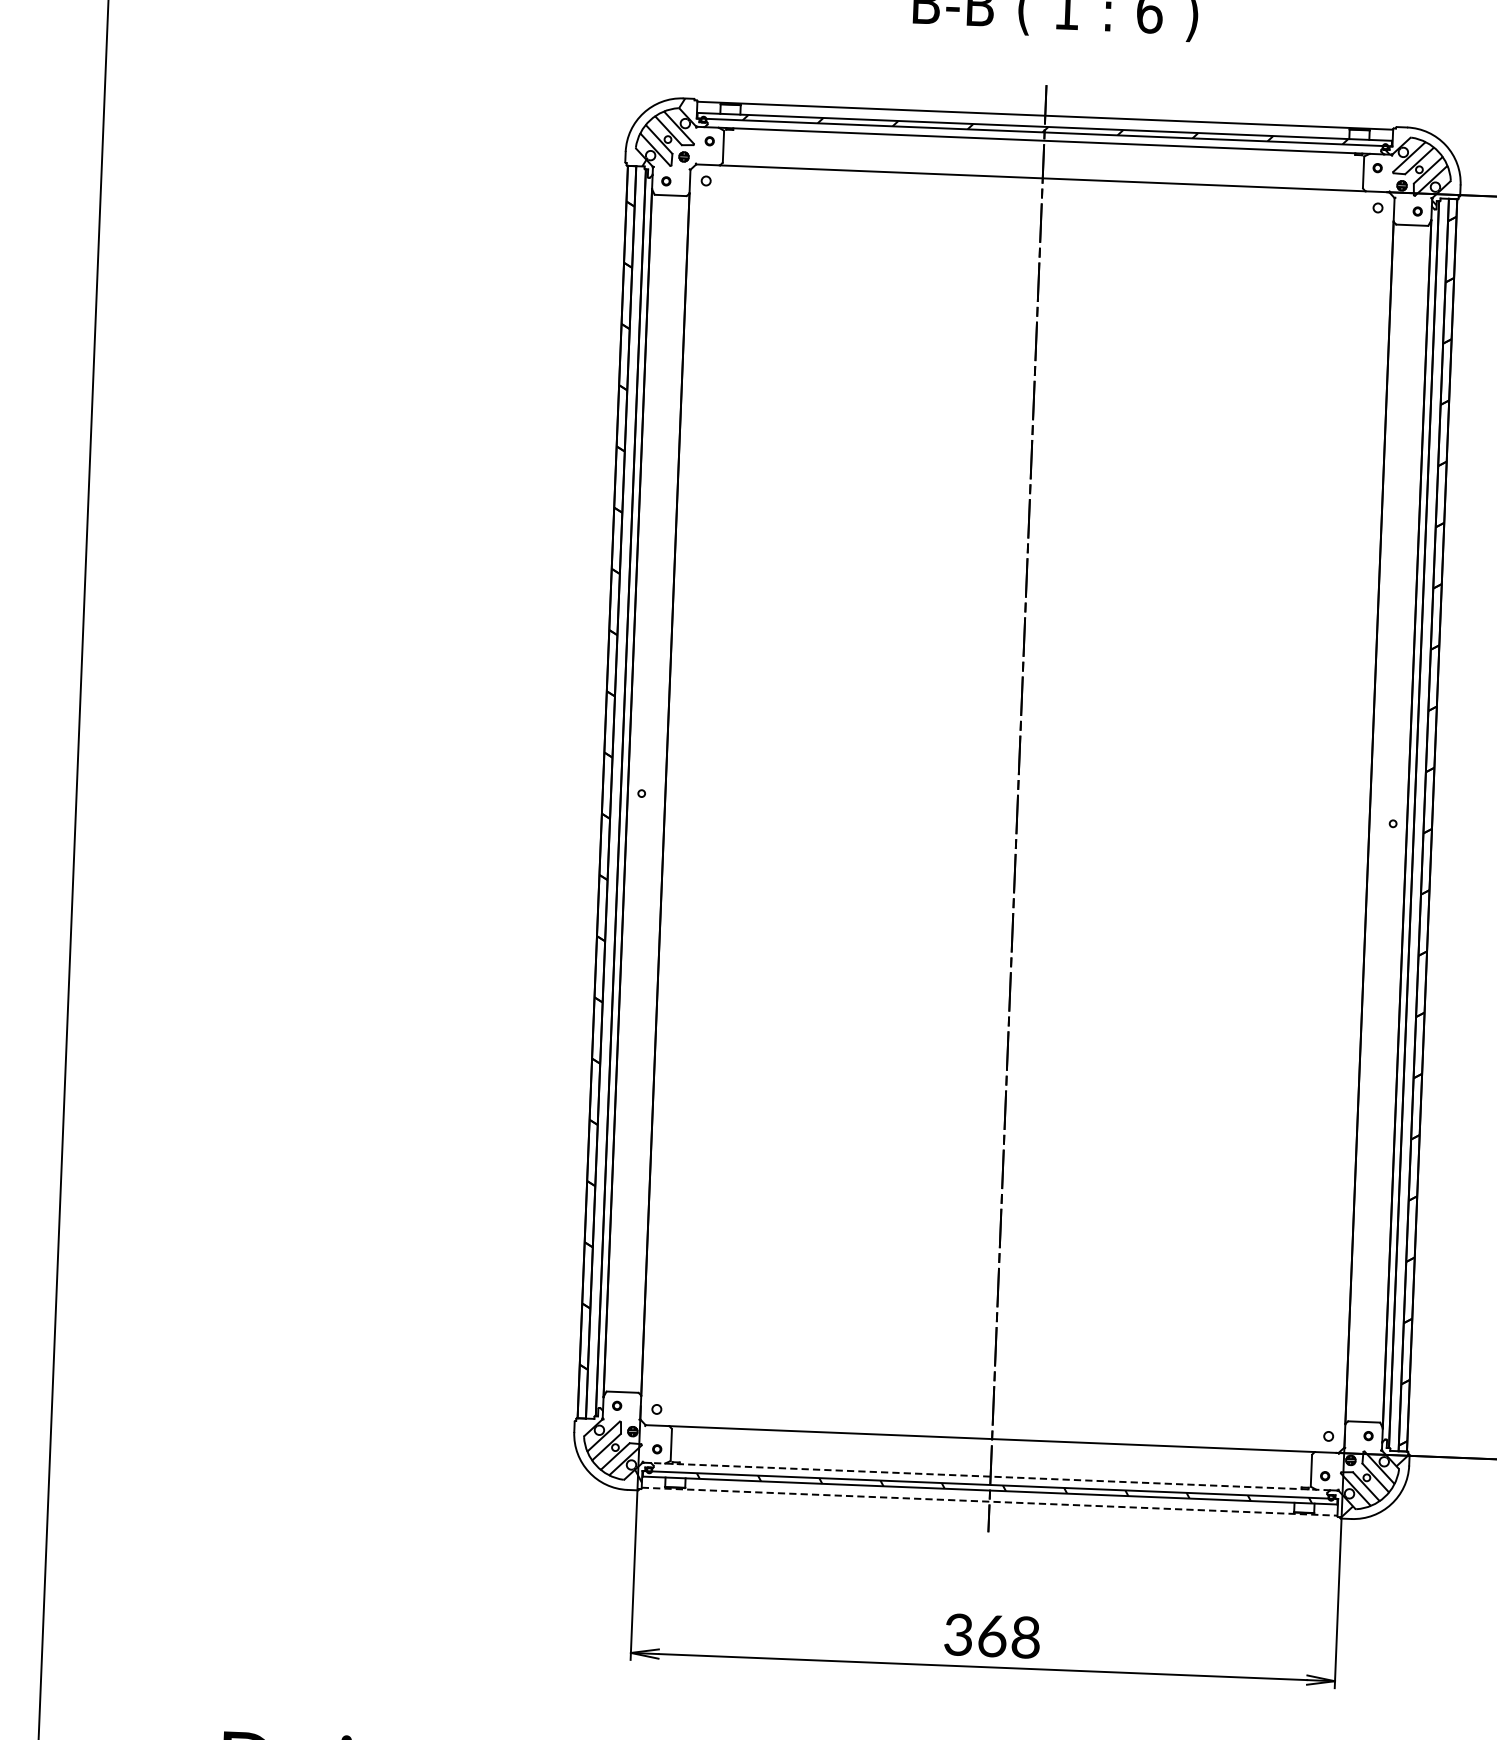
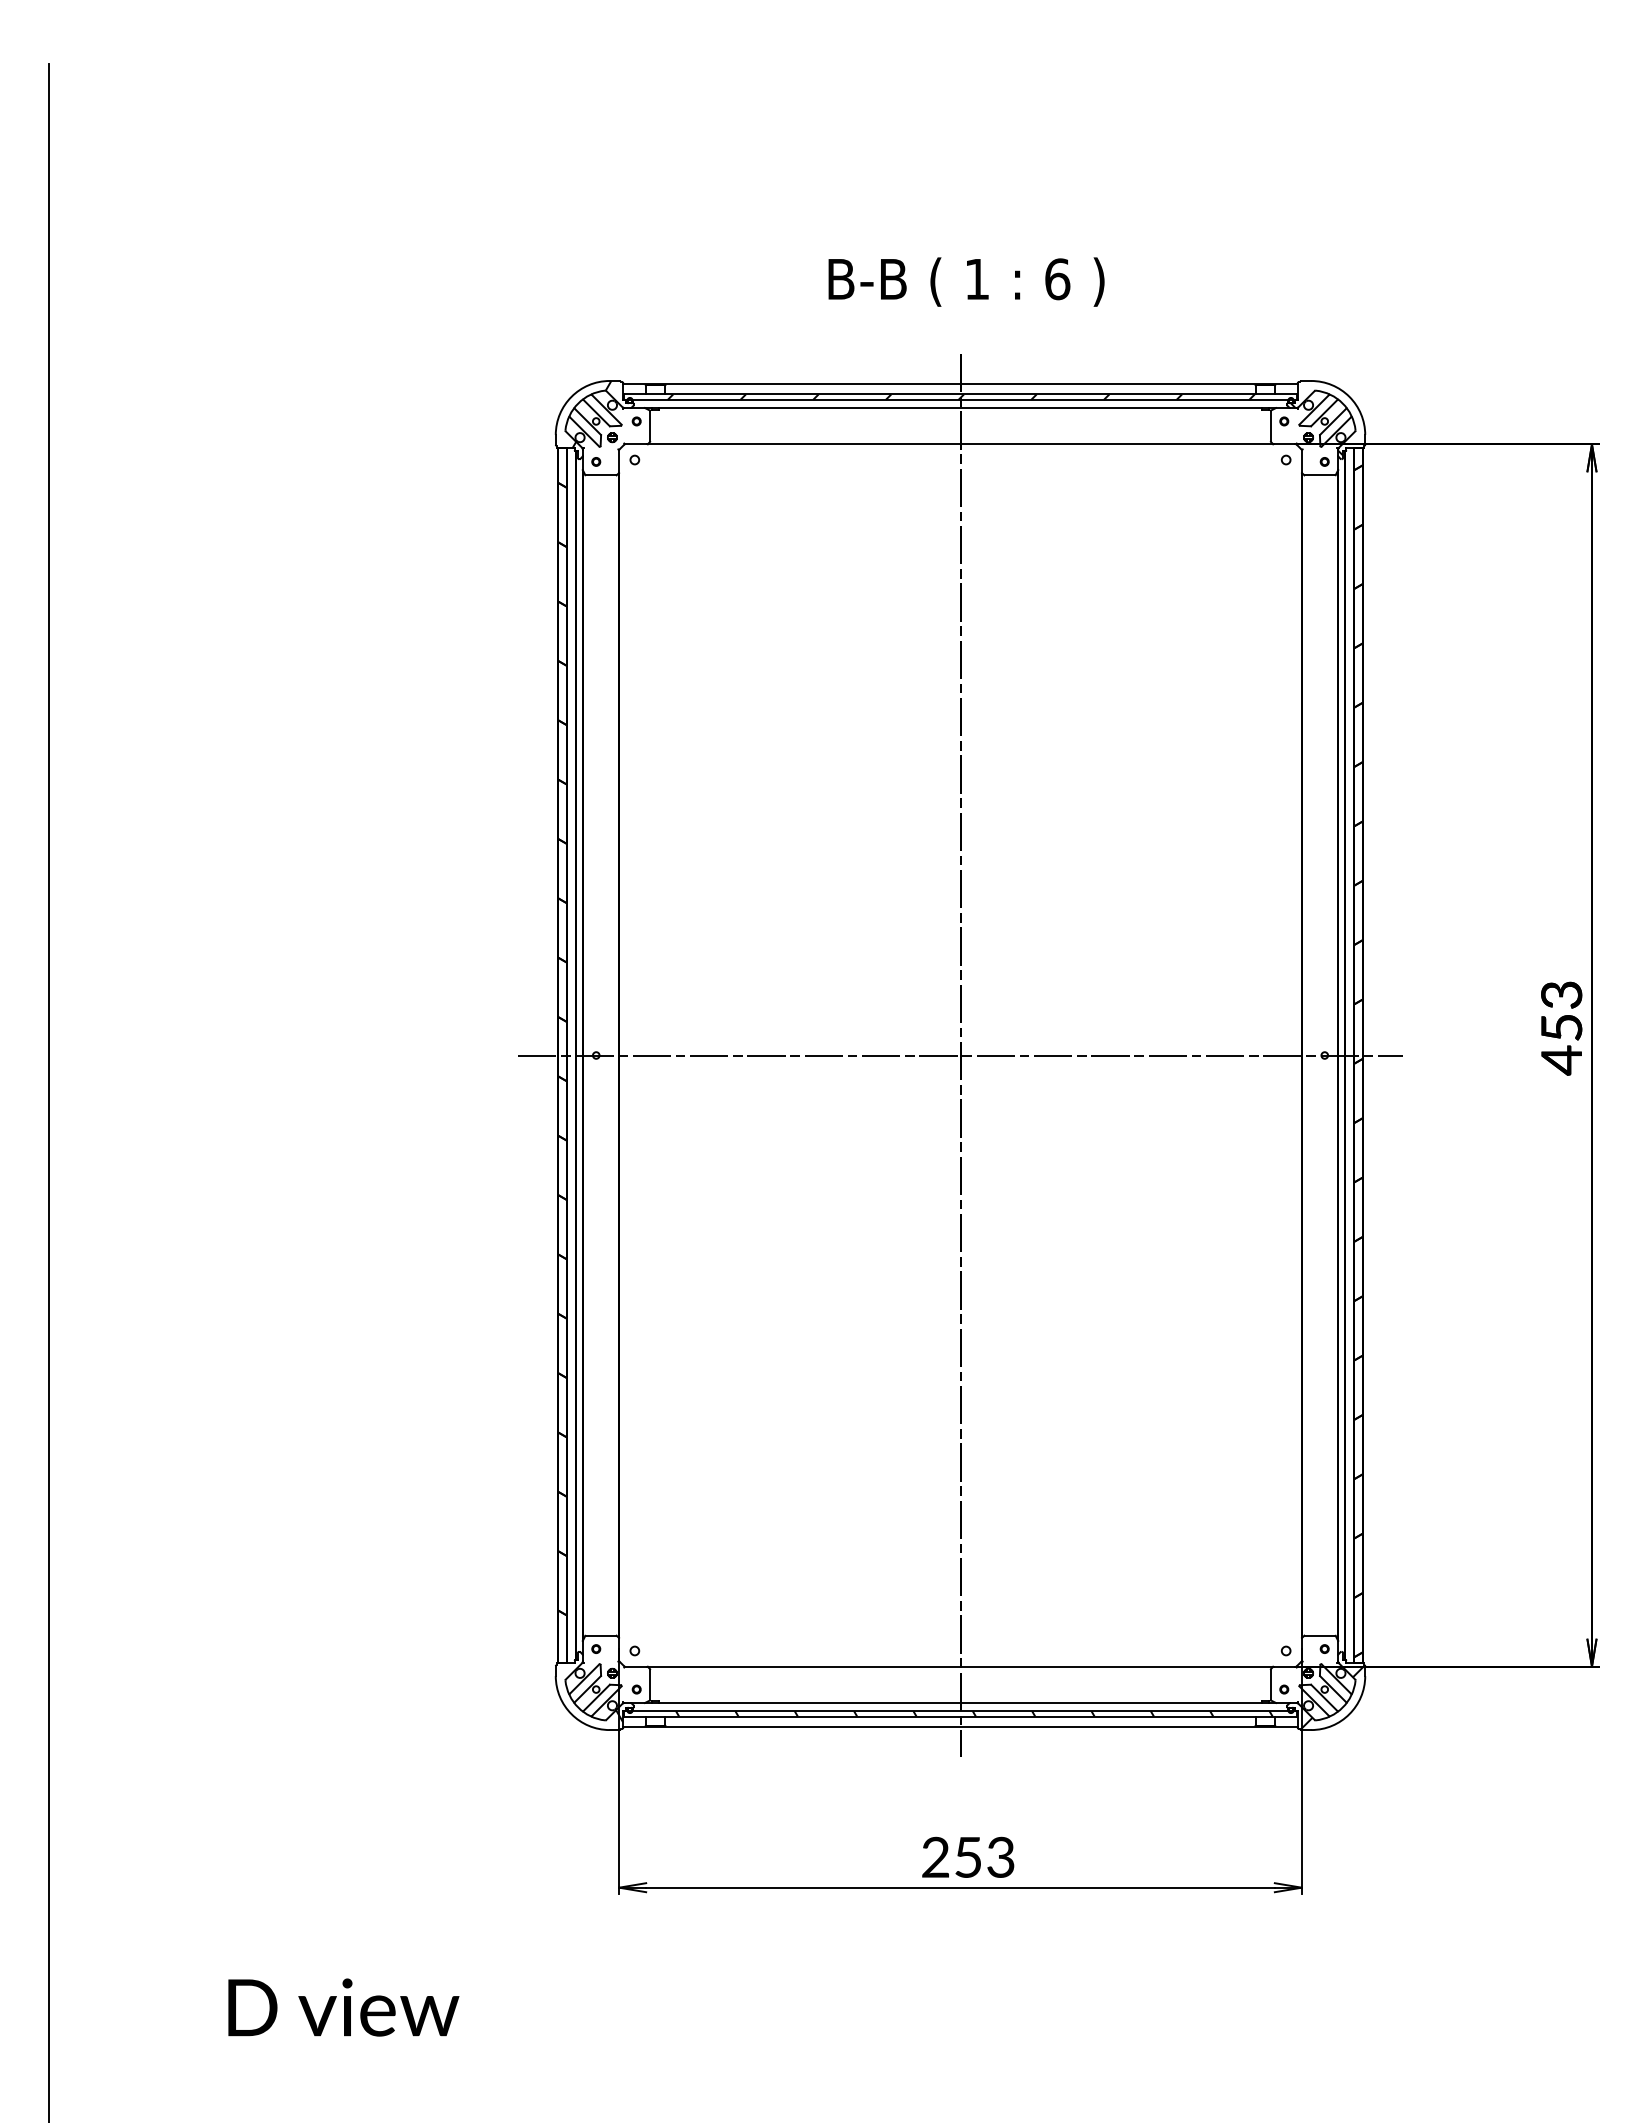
line: (1017, 808) -> (960, 1055), added
line: (990, 1477) -> (960, 1703), dashed -> solid
line: (990, 1501) -> (961, 1727), dashed -> solid
text: (992, 1636) -> (968, 1857), 368 -> 253

